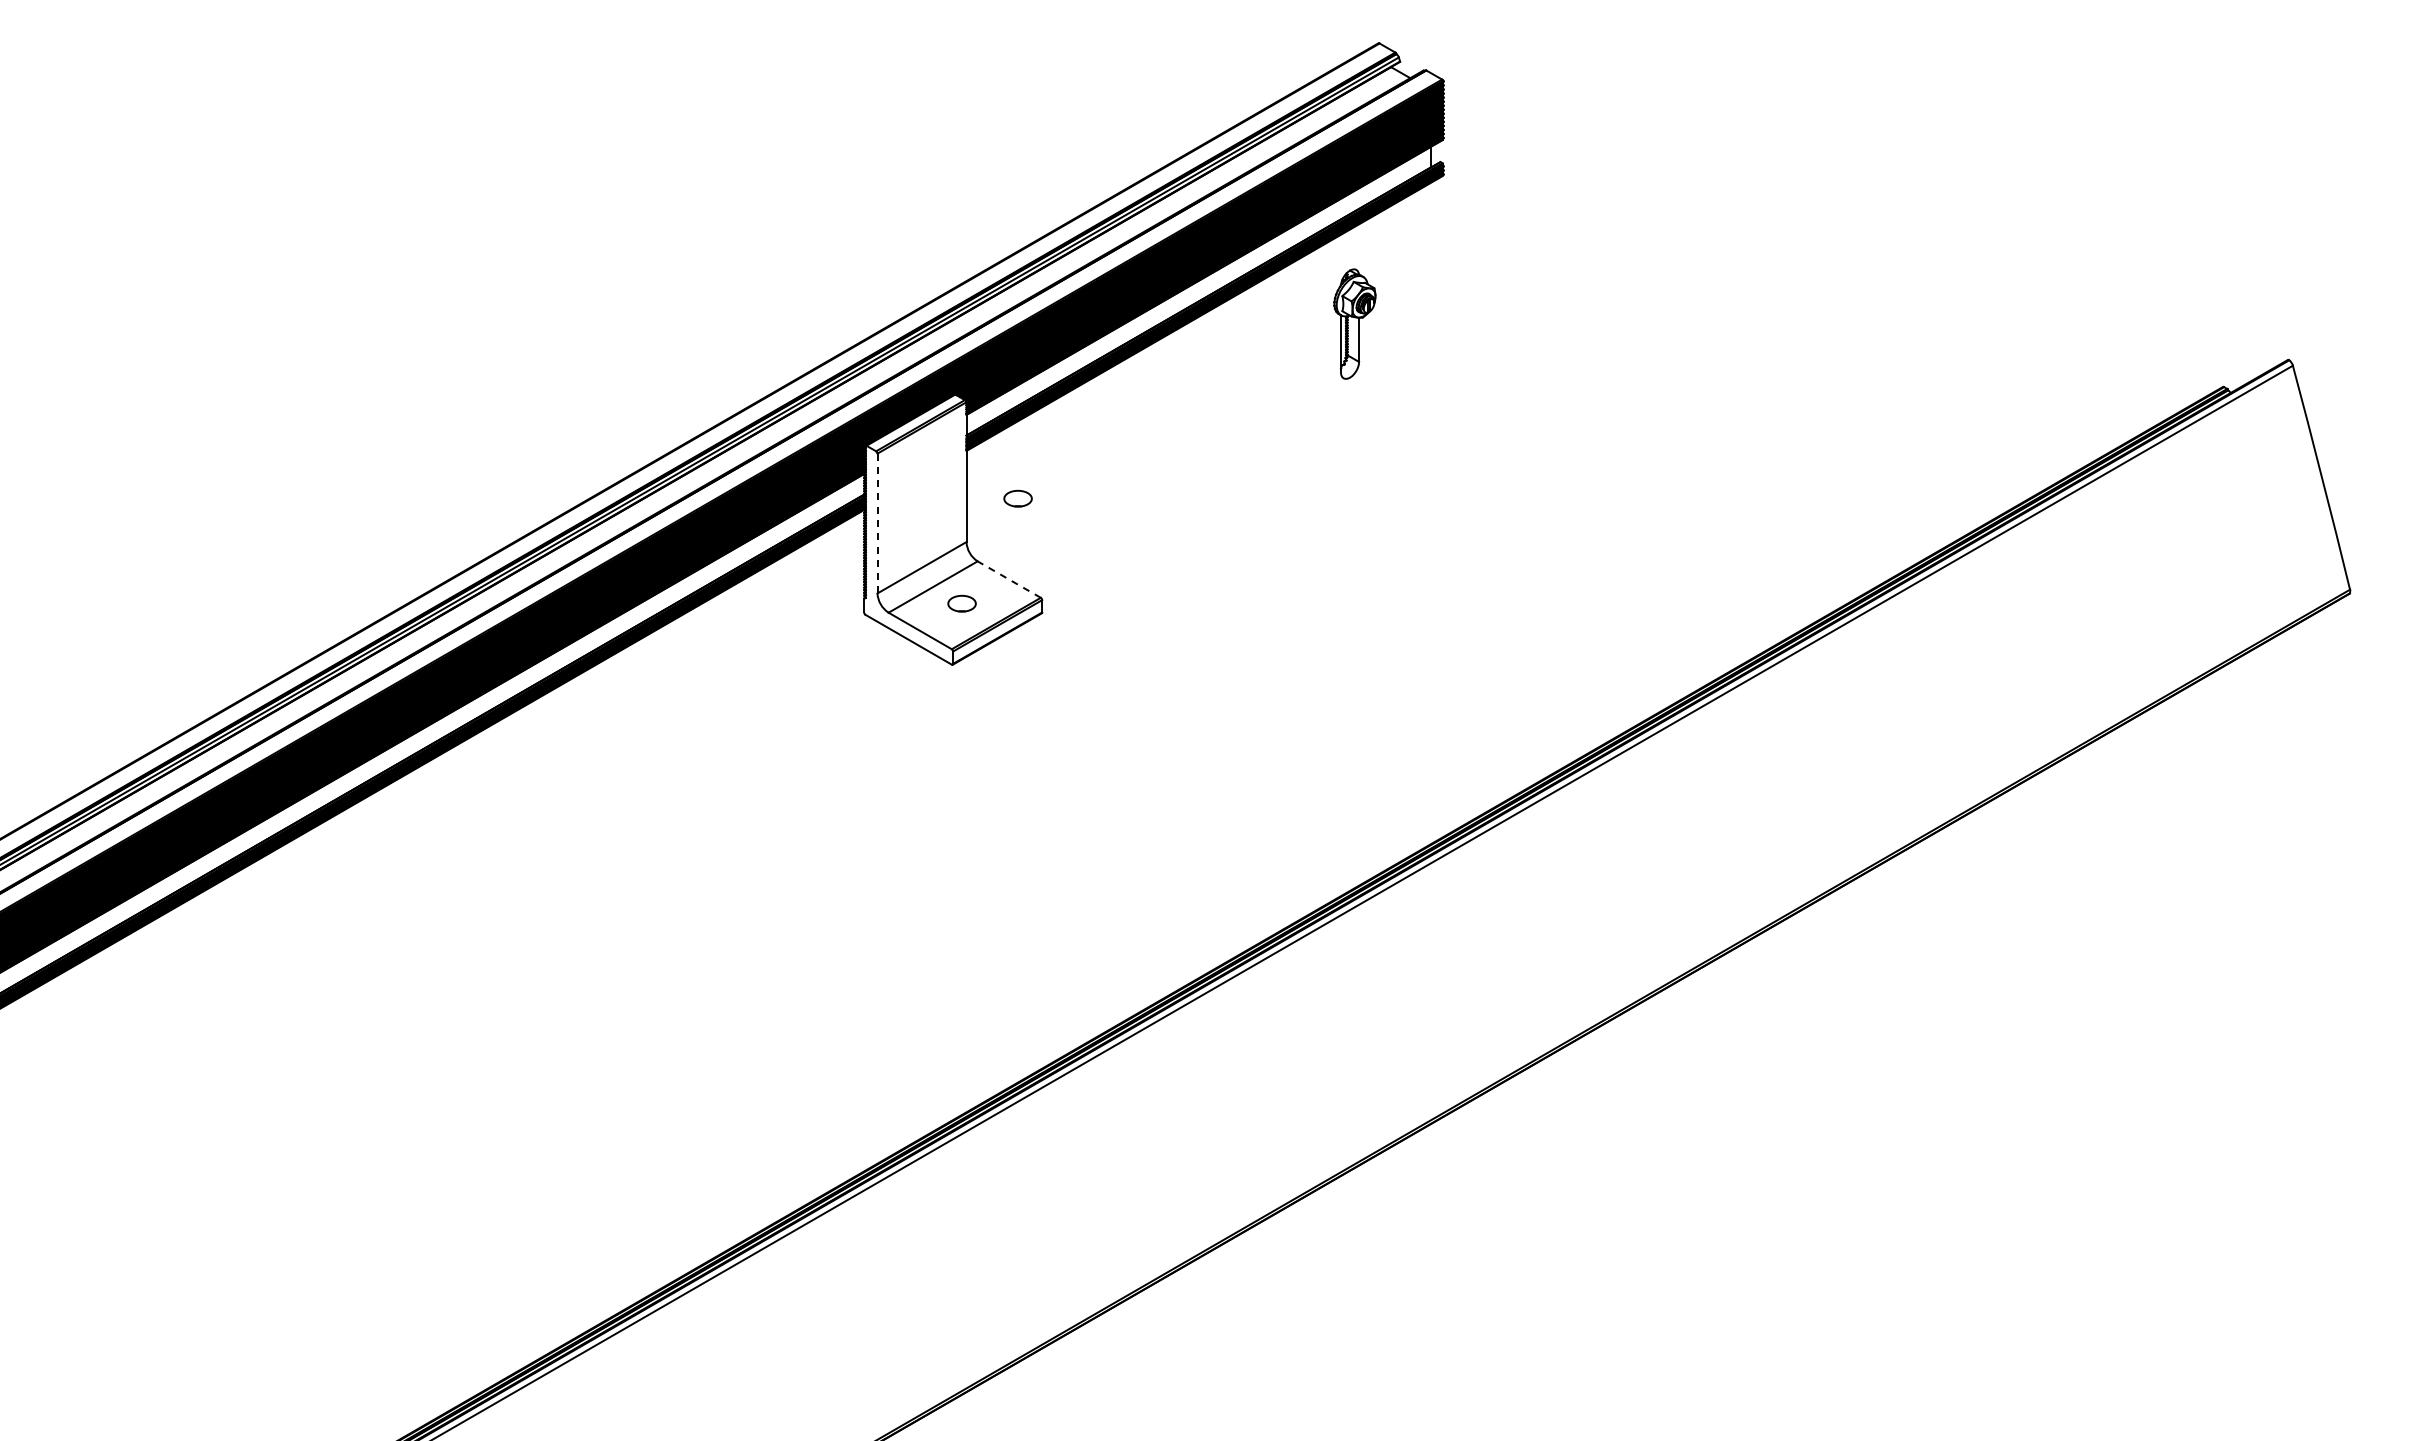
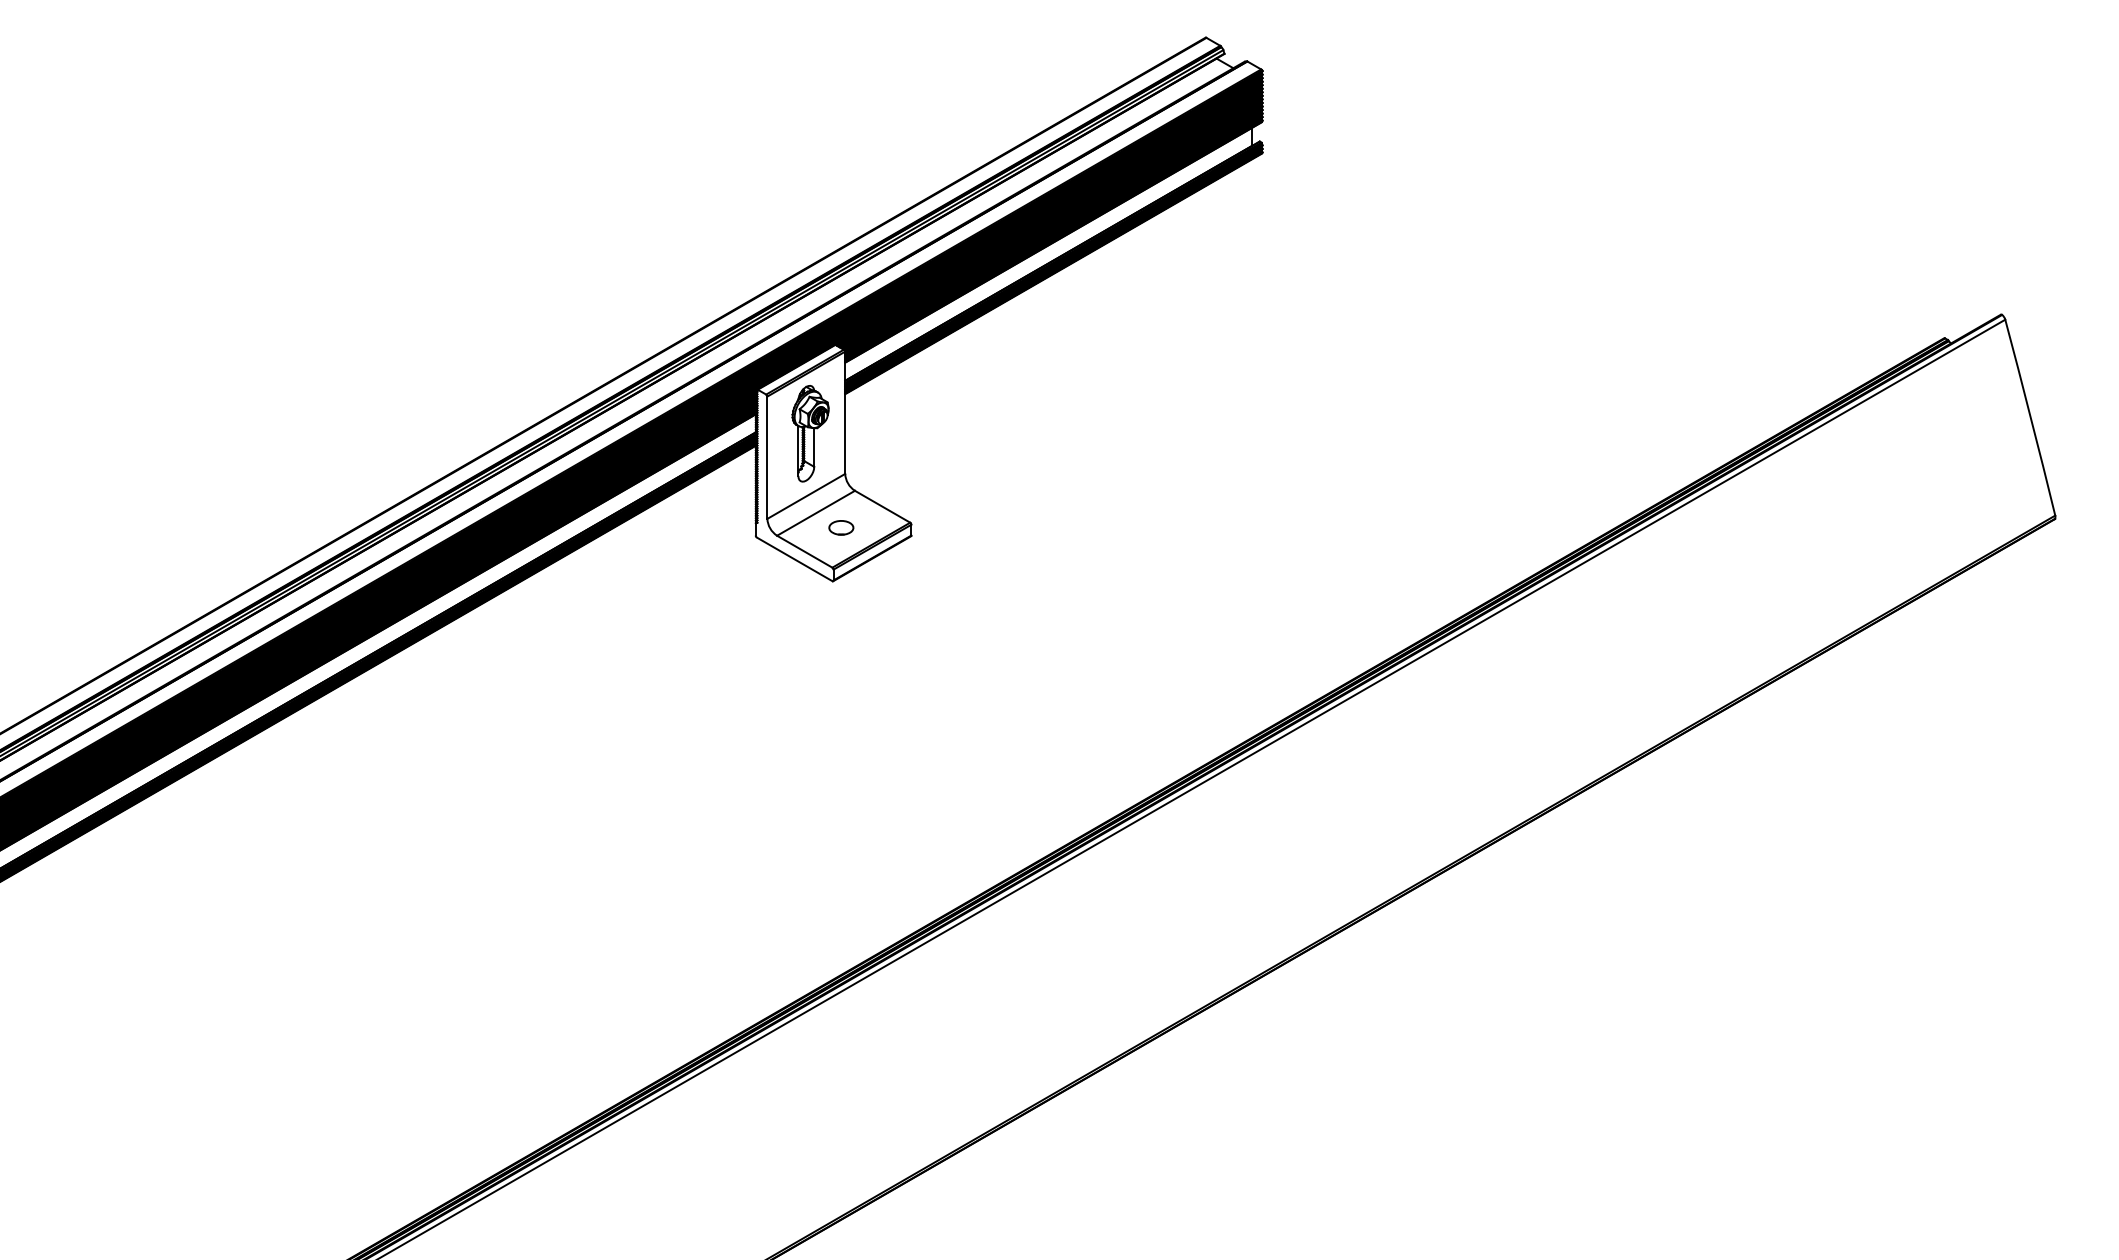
part: (1354, 323) -> (810, 433), moved
part: (1017, 498) -> (889, 435), removed
line: (877, 523) -> (767, 457), dashed -> solid
line: (1008, 579) -> (881, 506), dashed -> solid

